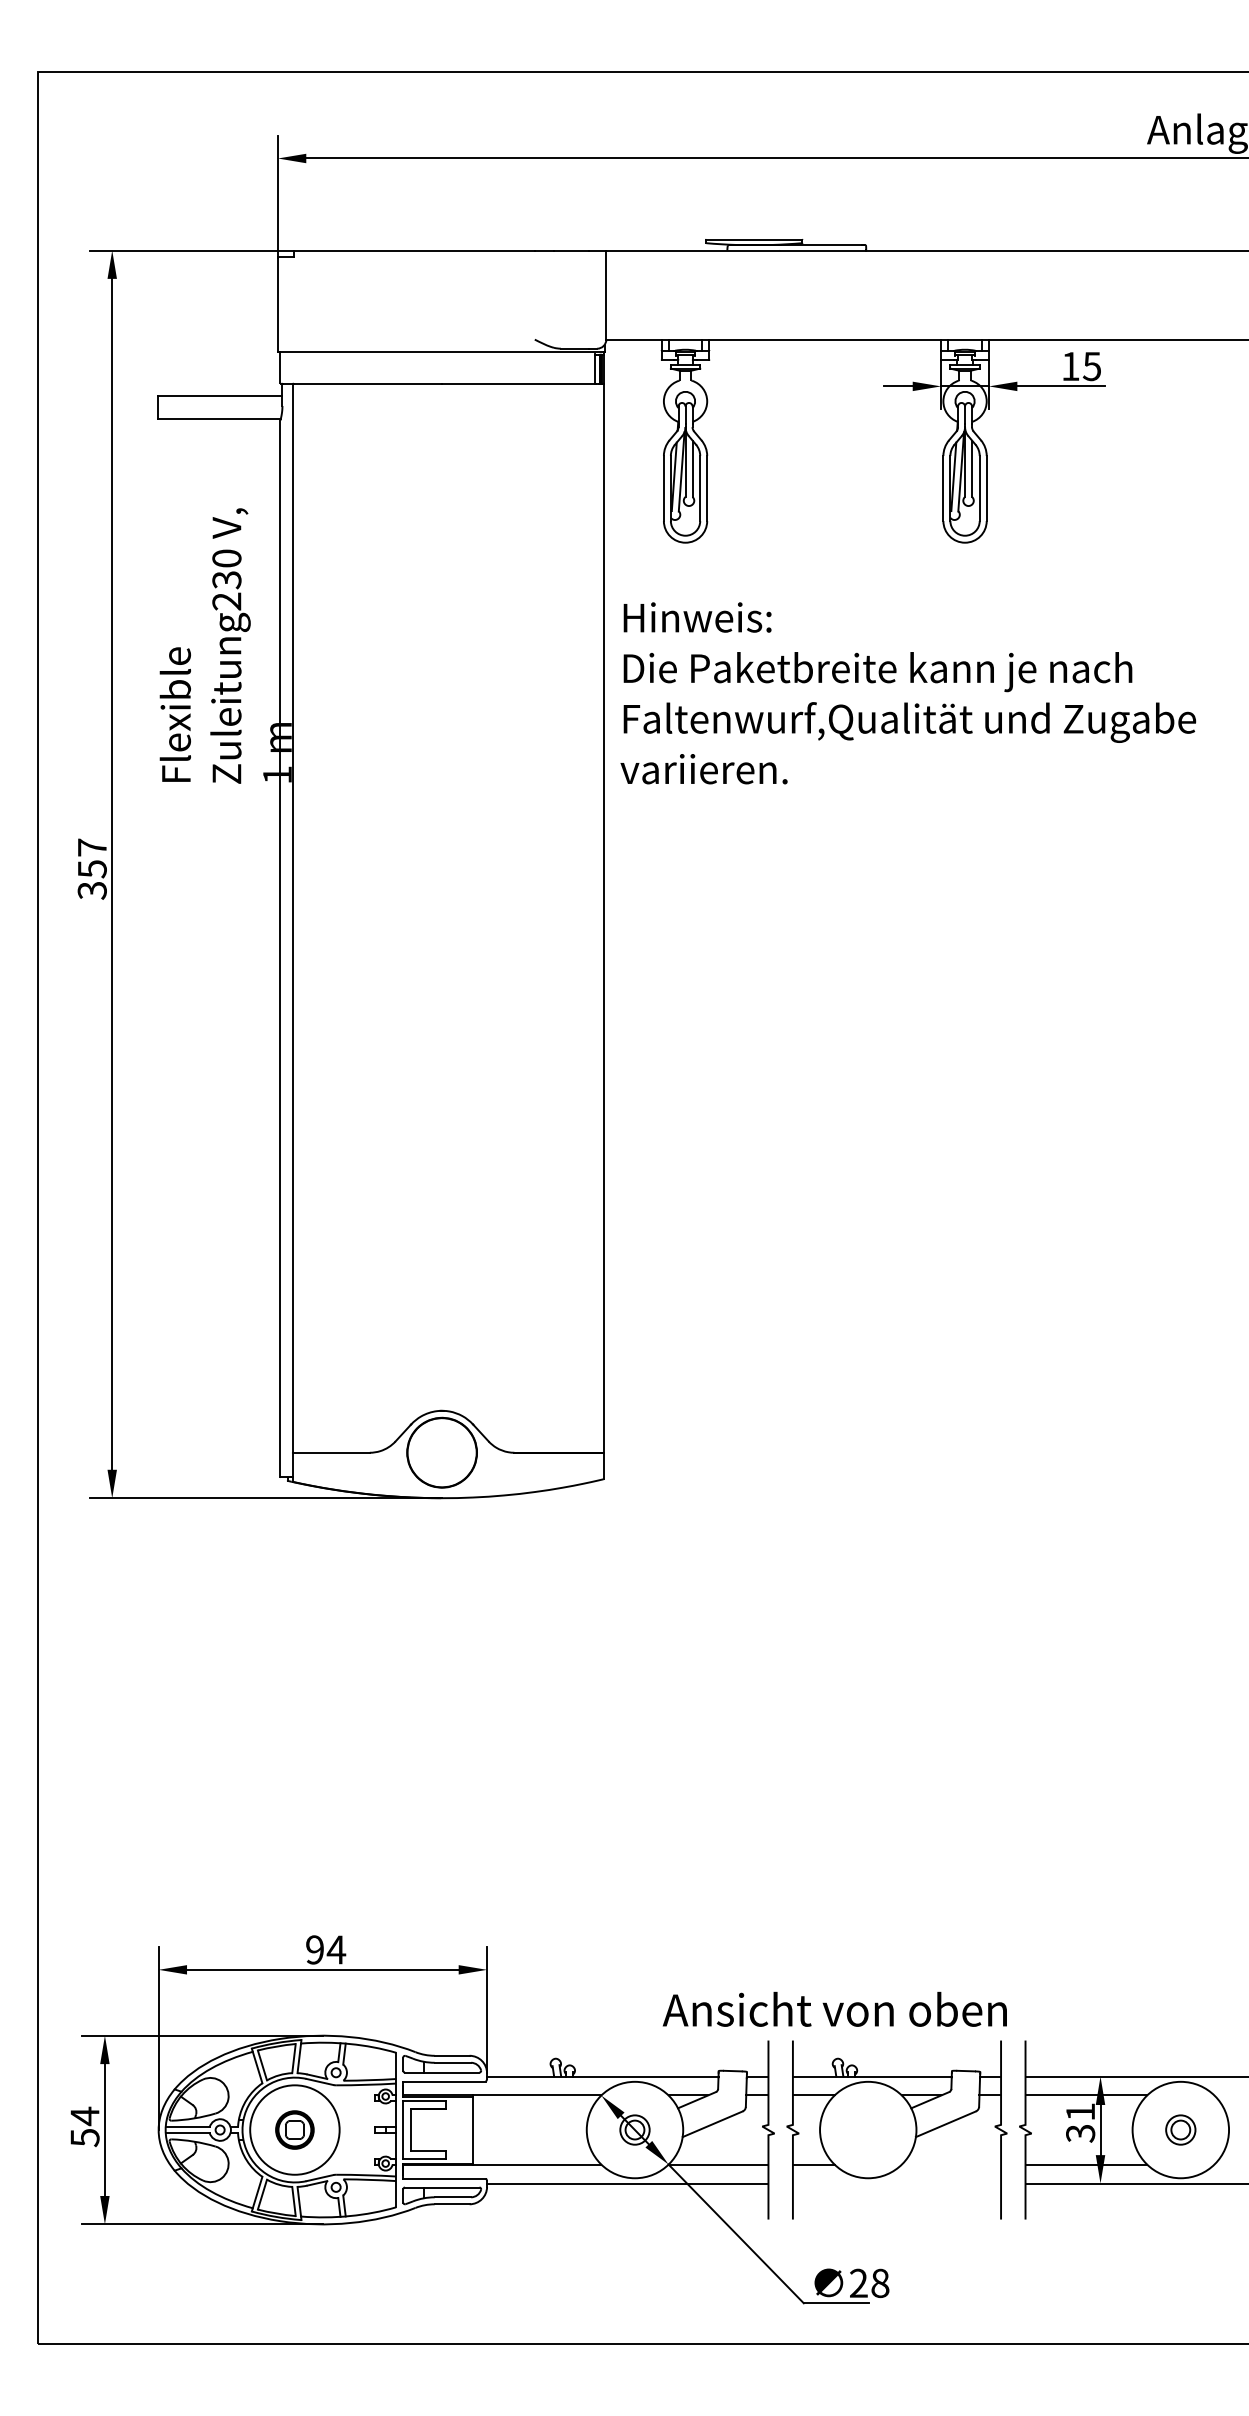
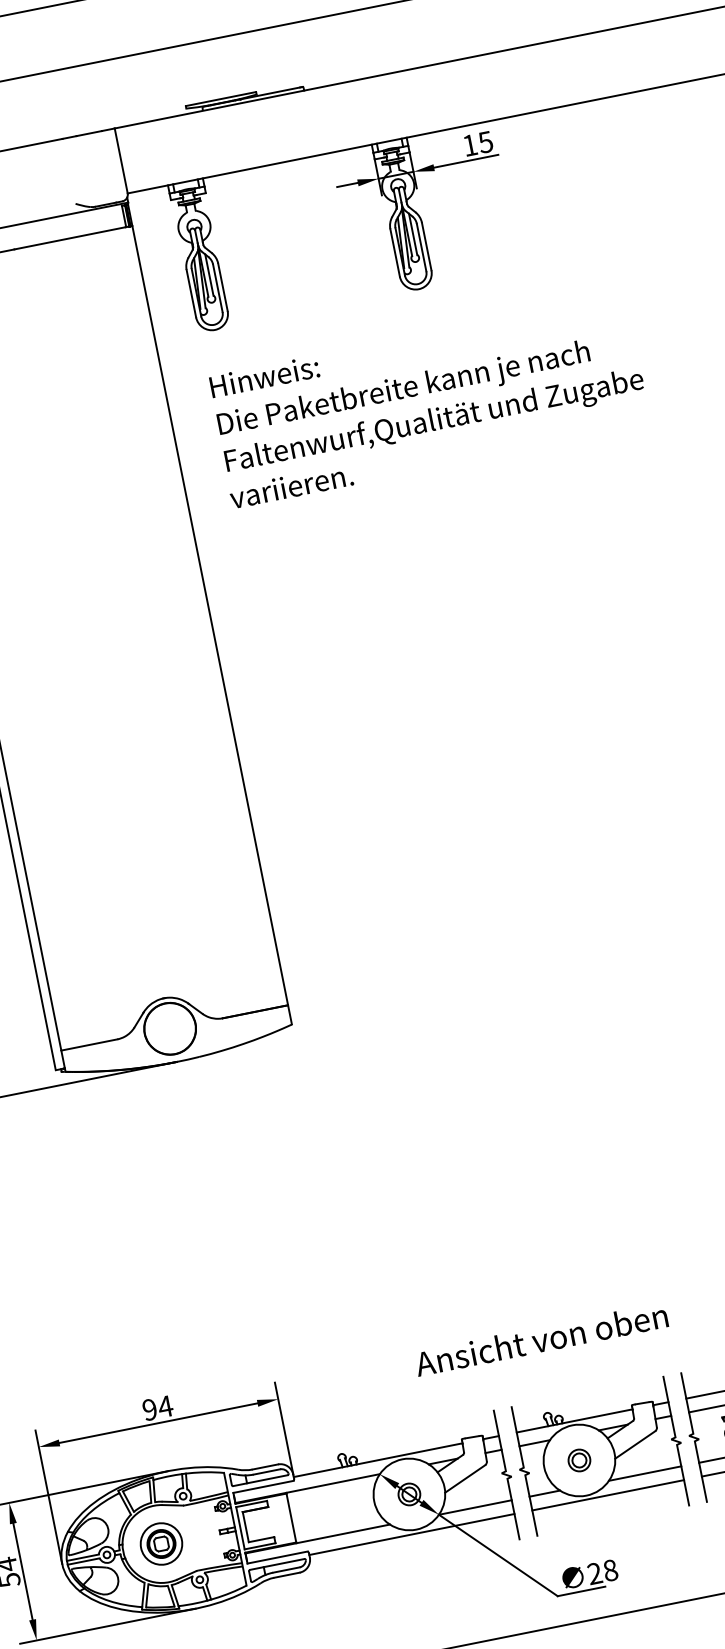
text: (908, 693) -> (429, 401), moved
text: (834, 2008) -> (540, 1338), moved
part: (867, 2129) -> (578, 1460), added
circle: (294, 2130) -> (161, 1544), size x0.62
line: (951, 2164) -> (645, 1473), added
line: (896, 2183) -> (607, 1495), added

